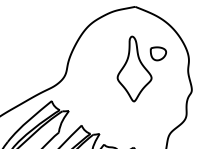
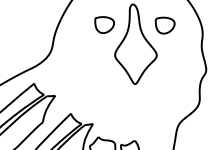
part: (108, 53) -> (103, 25), added

